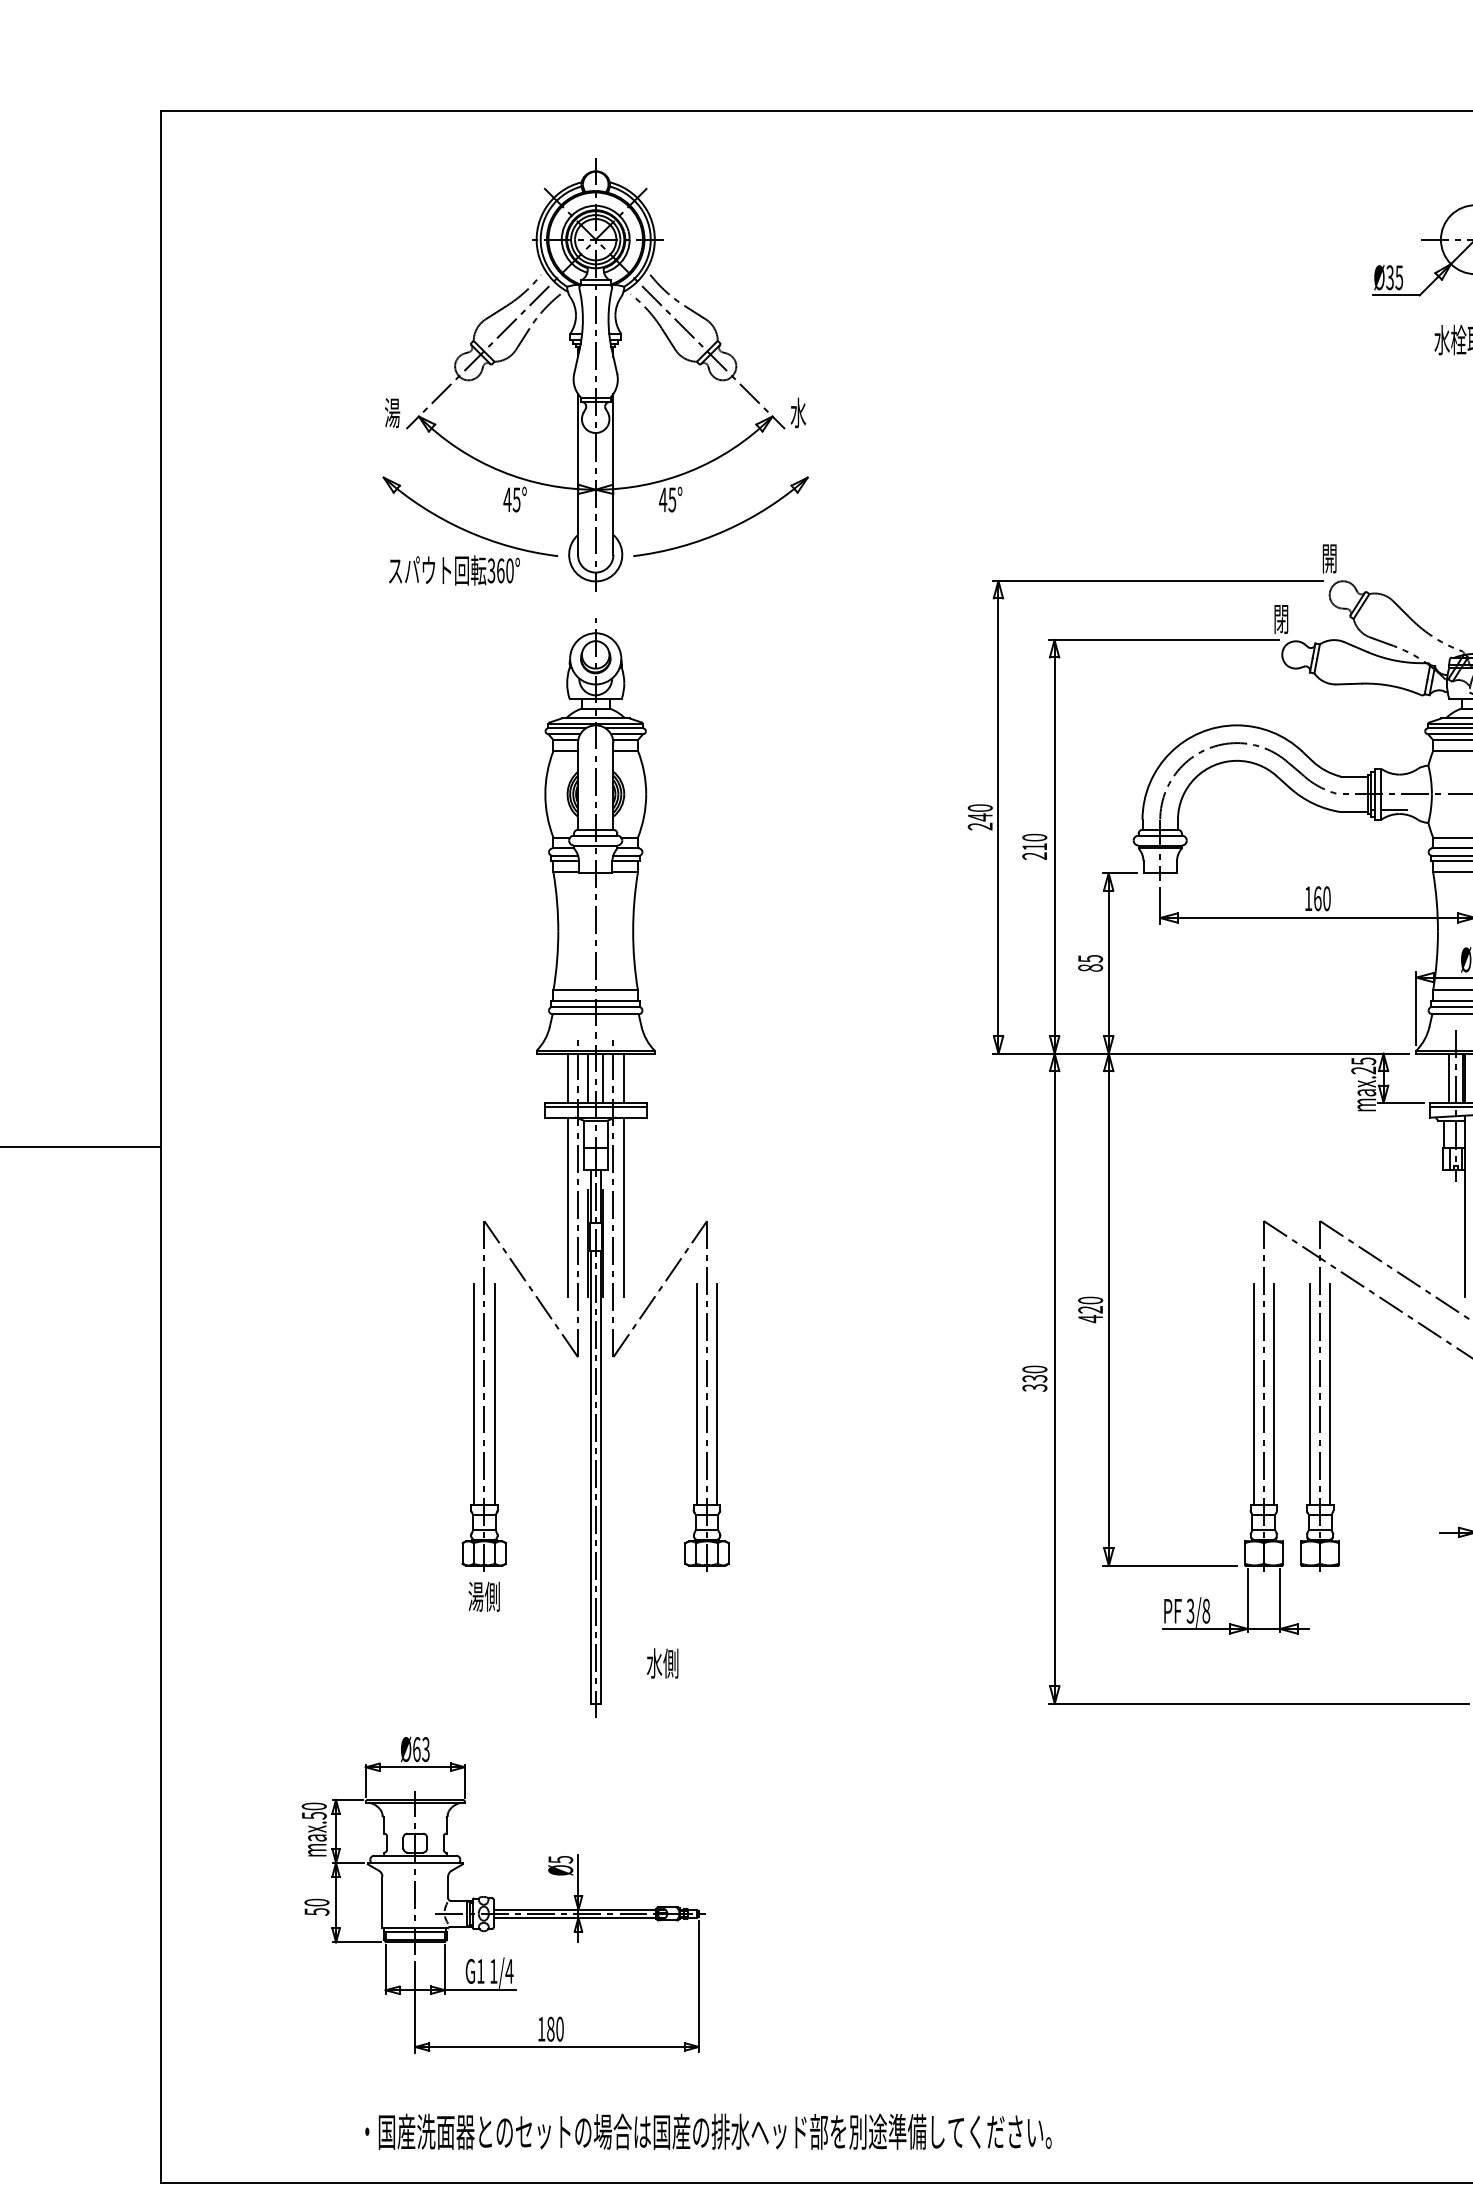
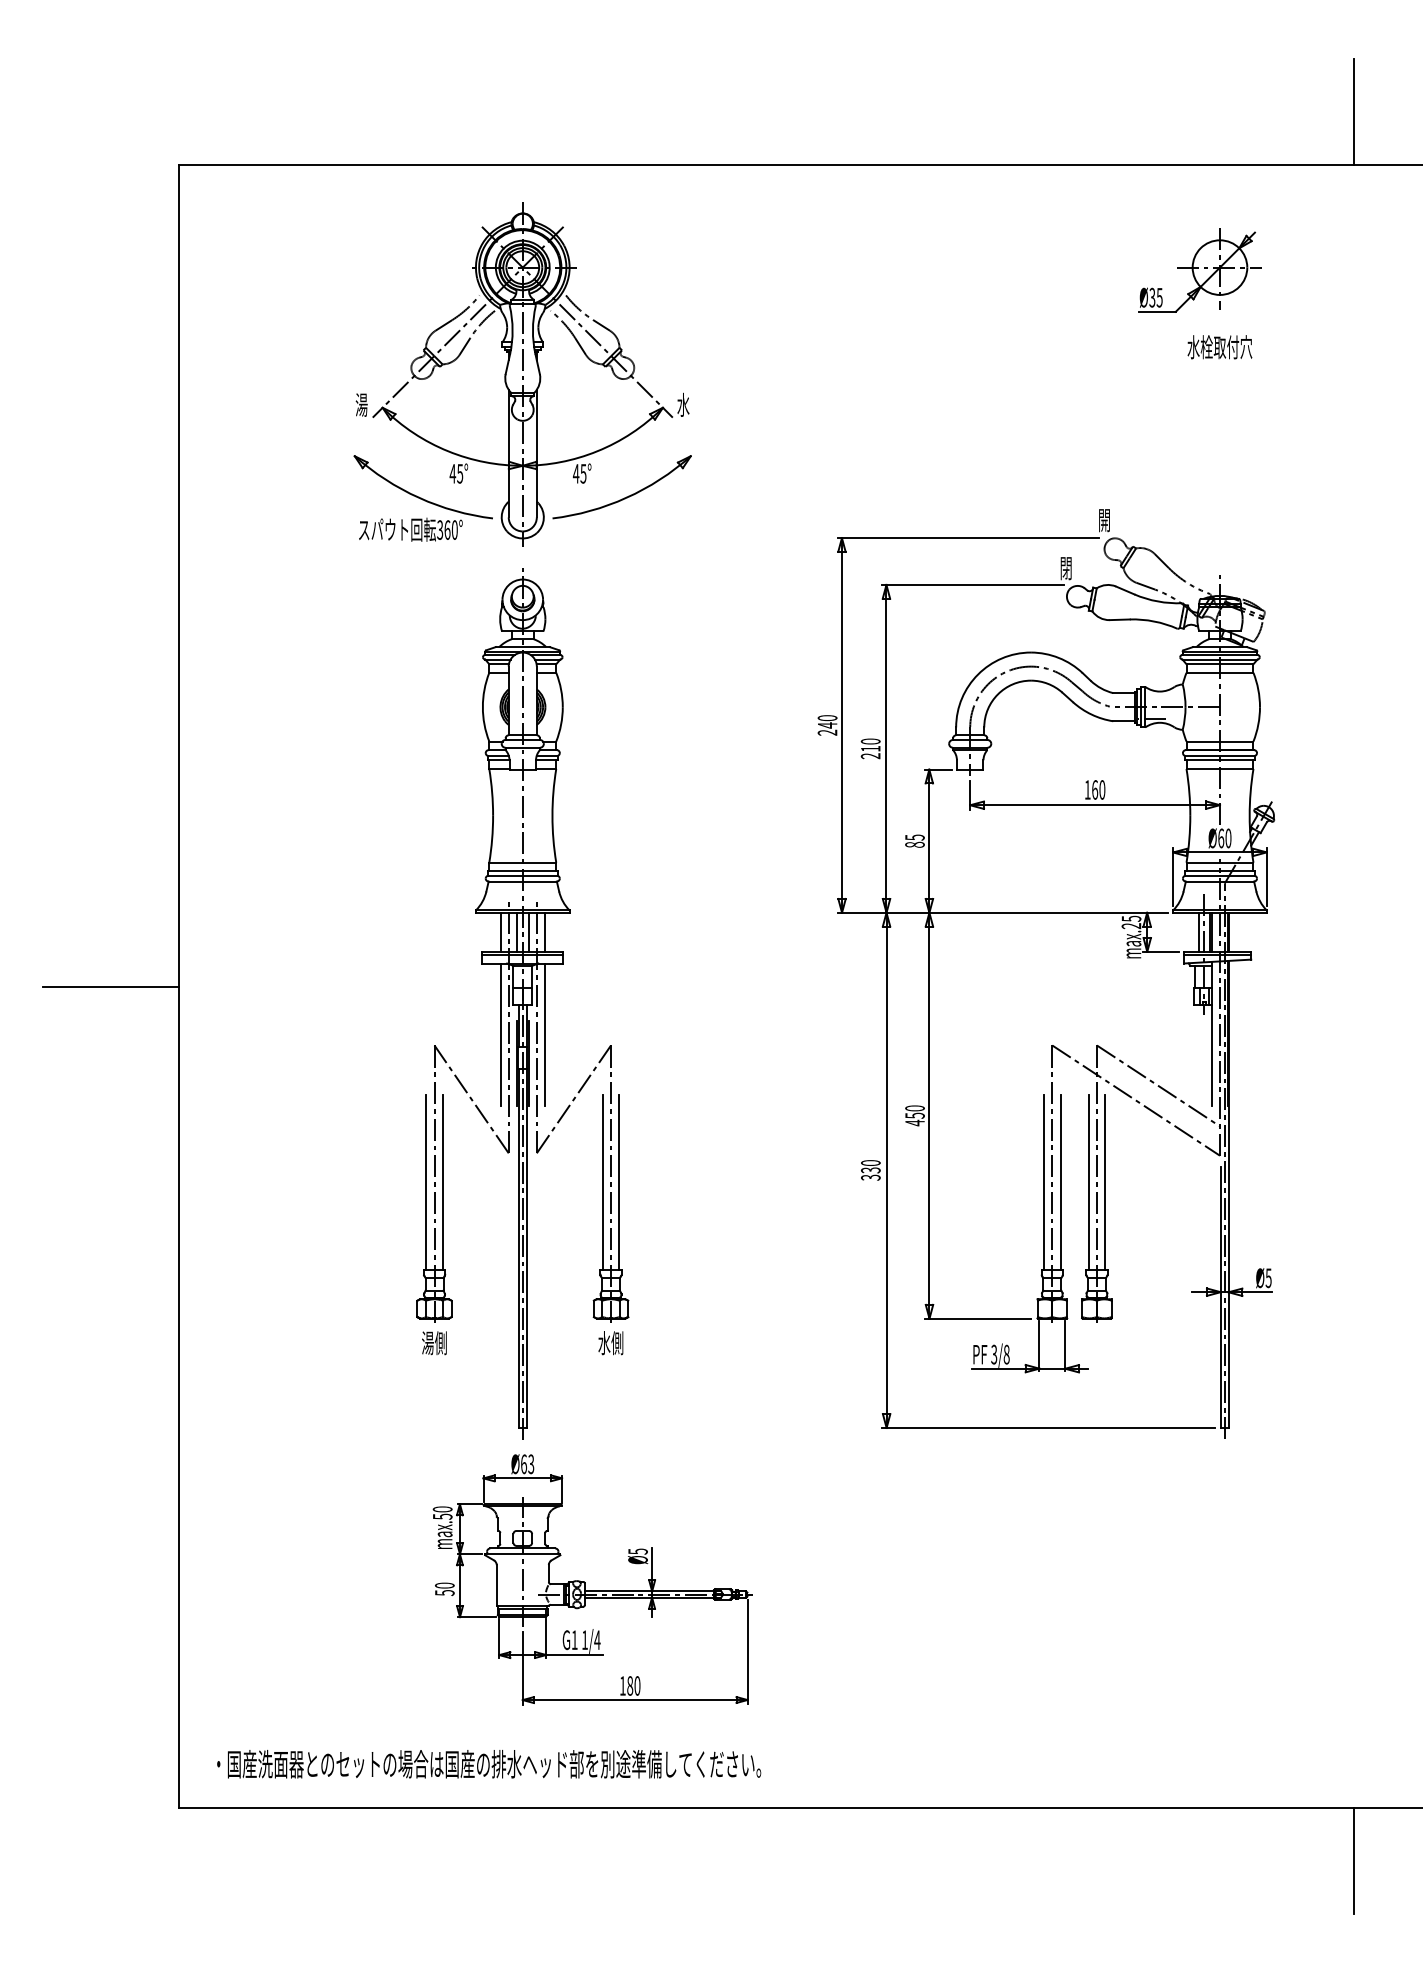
text: (1089, 1309) -> (914, 1115), 420 -> 450
text: (662, 1664) -> (610, 1343), moved
part: (494, 1898) -> (585, 1582), moved
text: (708, 2132) -> (489, 1764), moved

